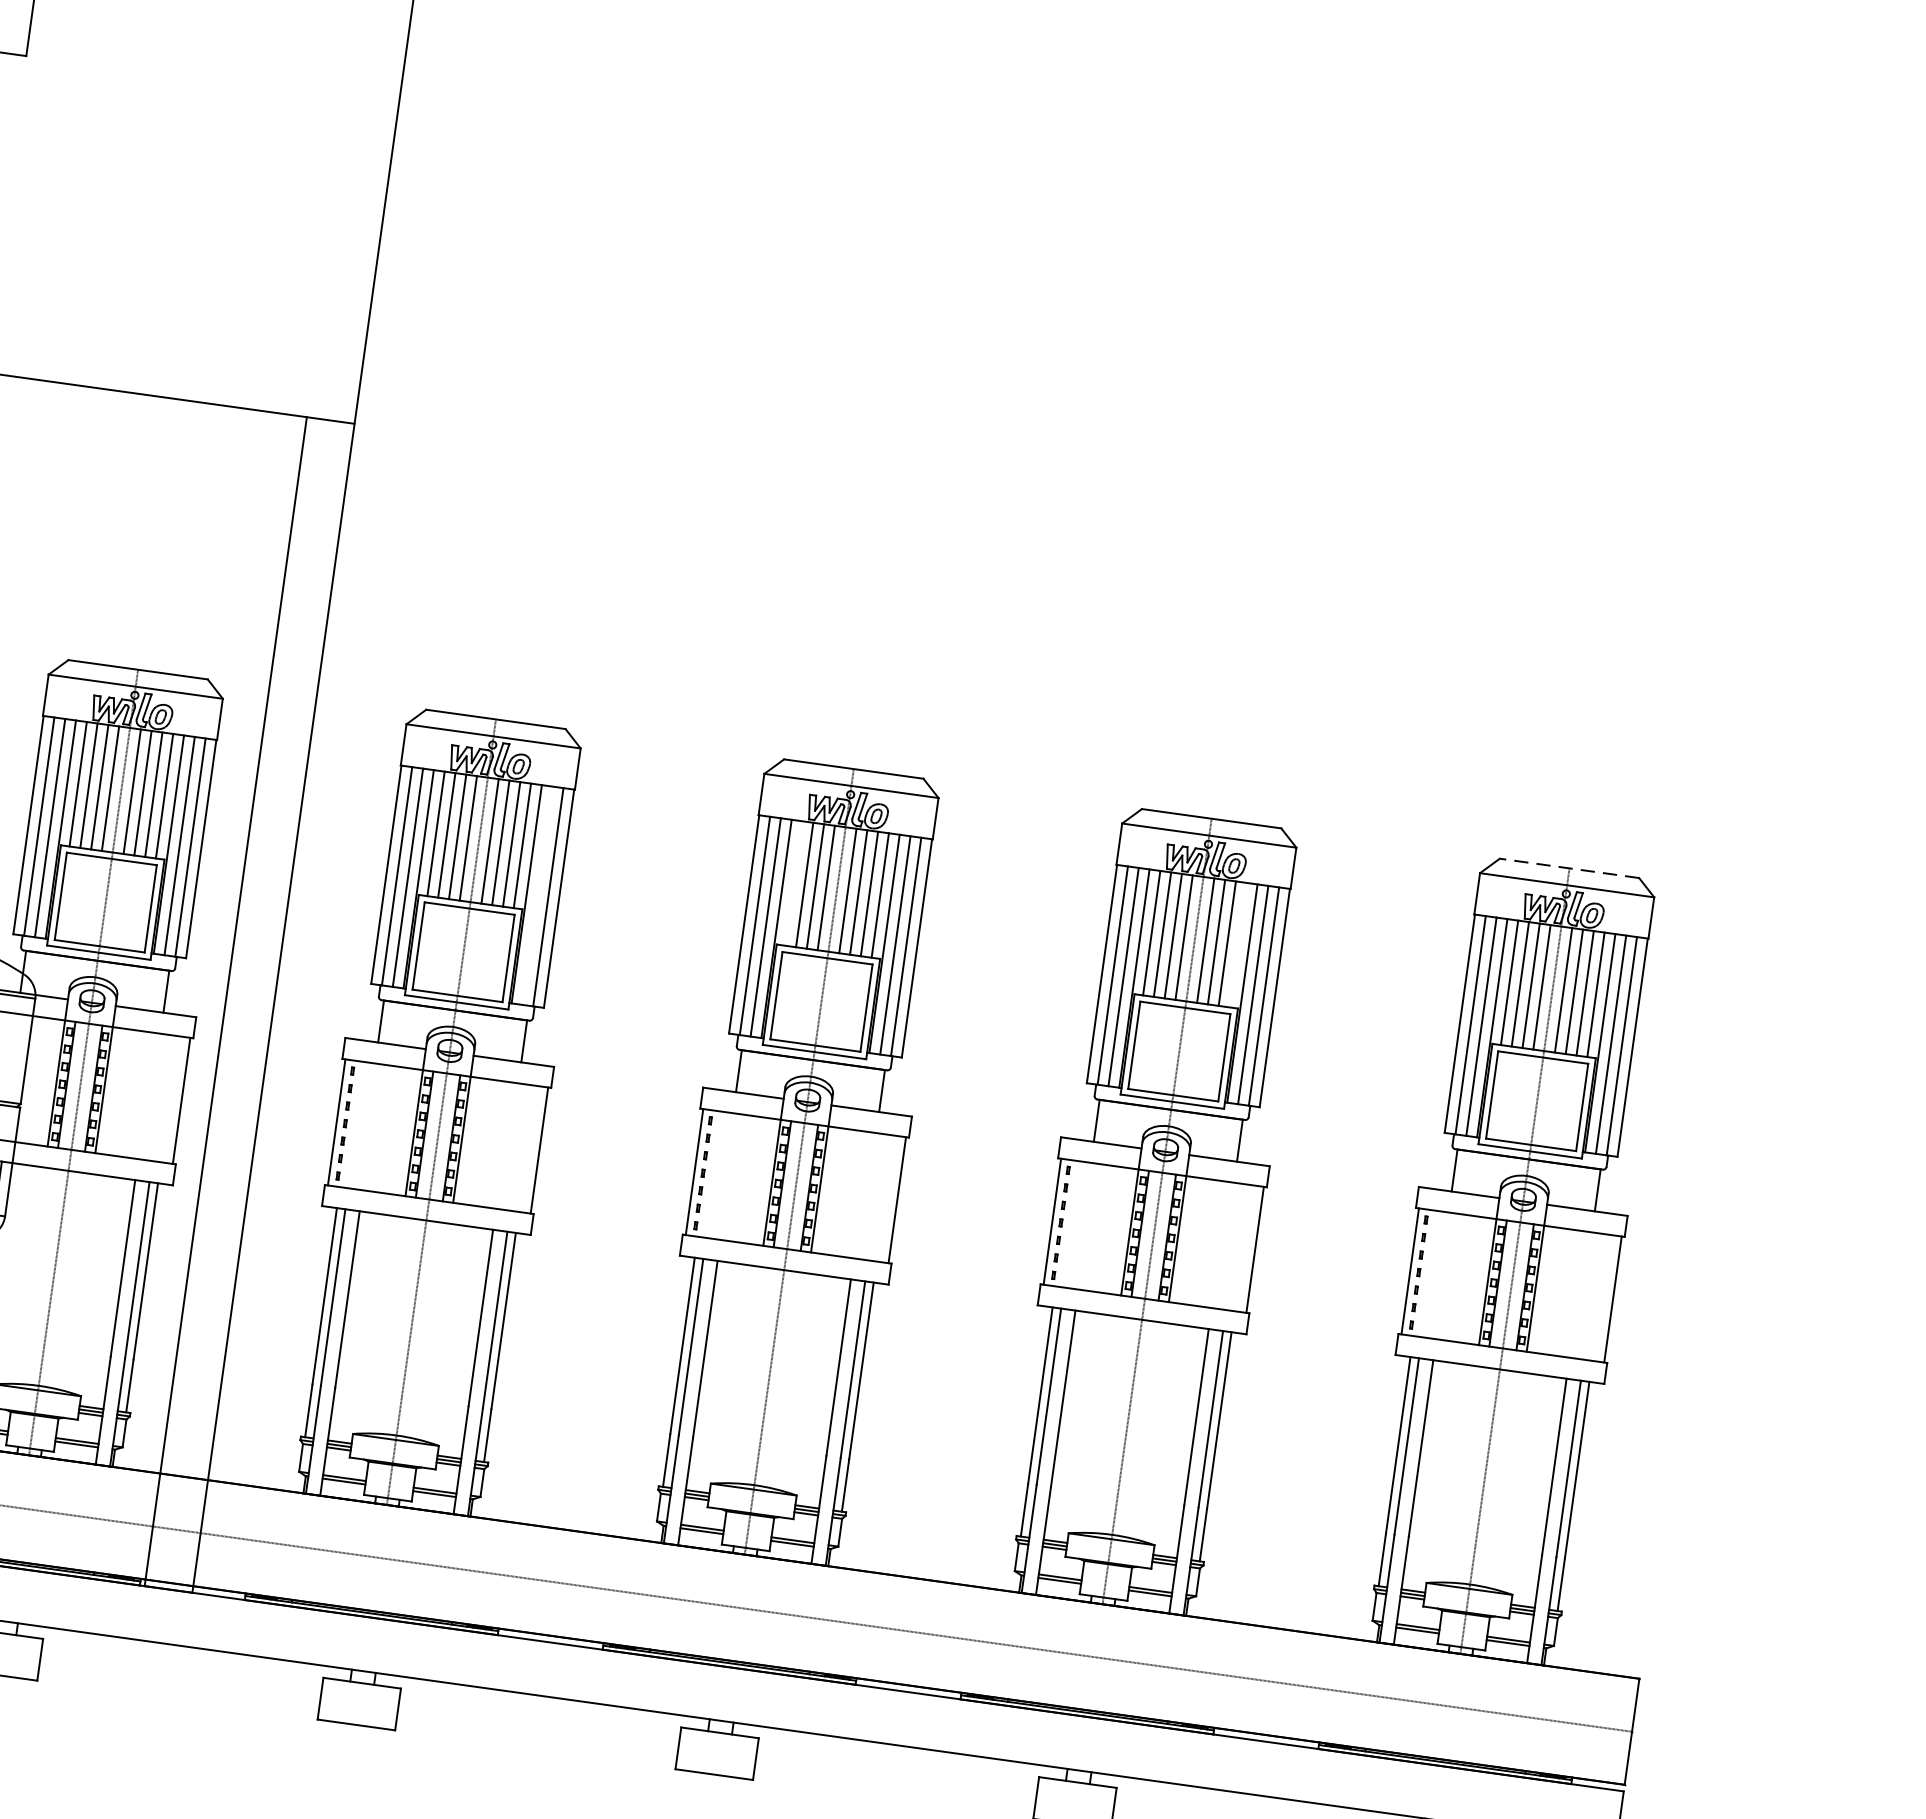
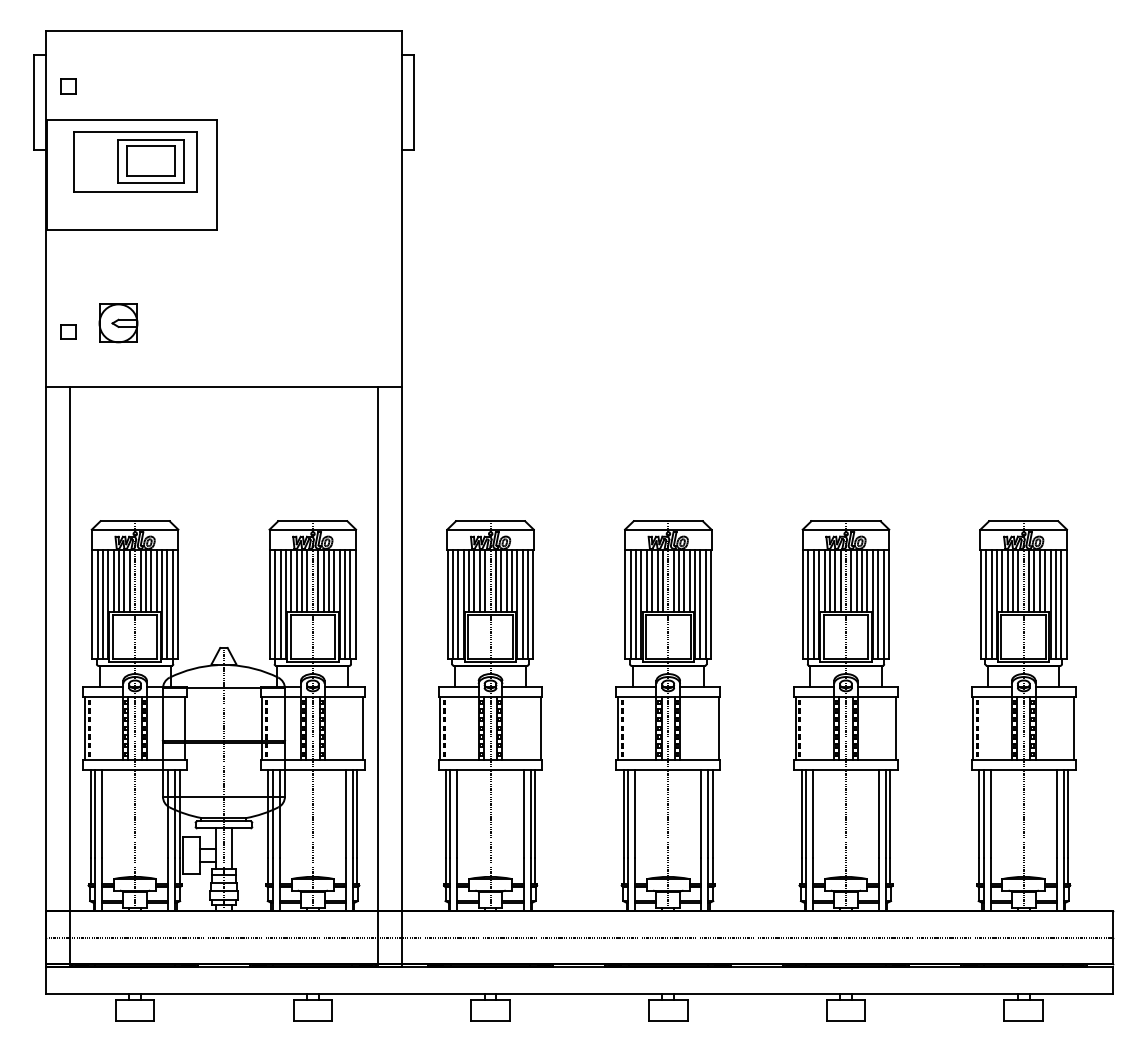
line: (1568, 868) -> (1023, 521), dashed -> solid
line: (793, 882) -> (646, 580), added
line: (537, 895) -> (522, 604), added
line: (1238, 944) -> (867, 580), added

